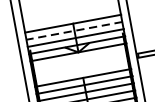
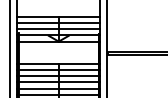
line: (74, 31) -> (58, 23), dashed -> solid

